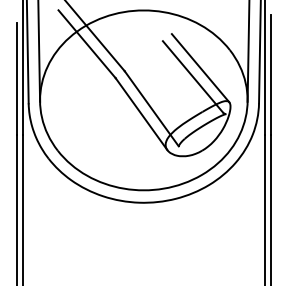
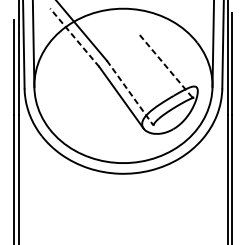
line: (86, 43) -> (74, 37), solid -> dashed
line: (200, 68) -> (172, 58), removed
line: (192, 76) -> (165, 65), solid -> dashed
line: (151, 109) -> (130, 93), solid -> dashed

